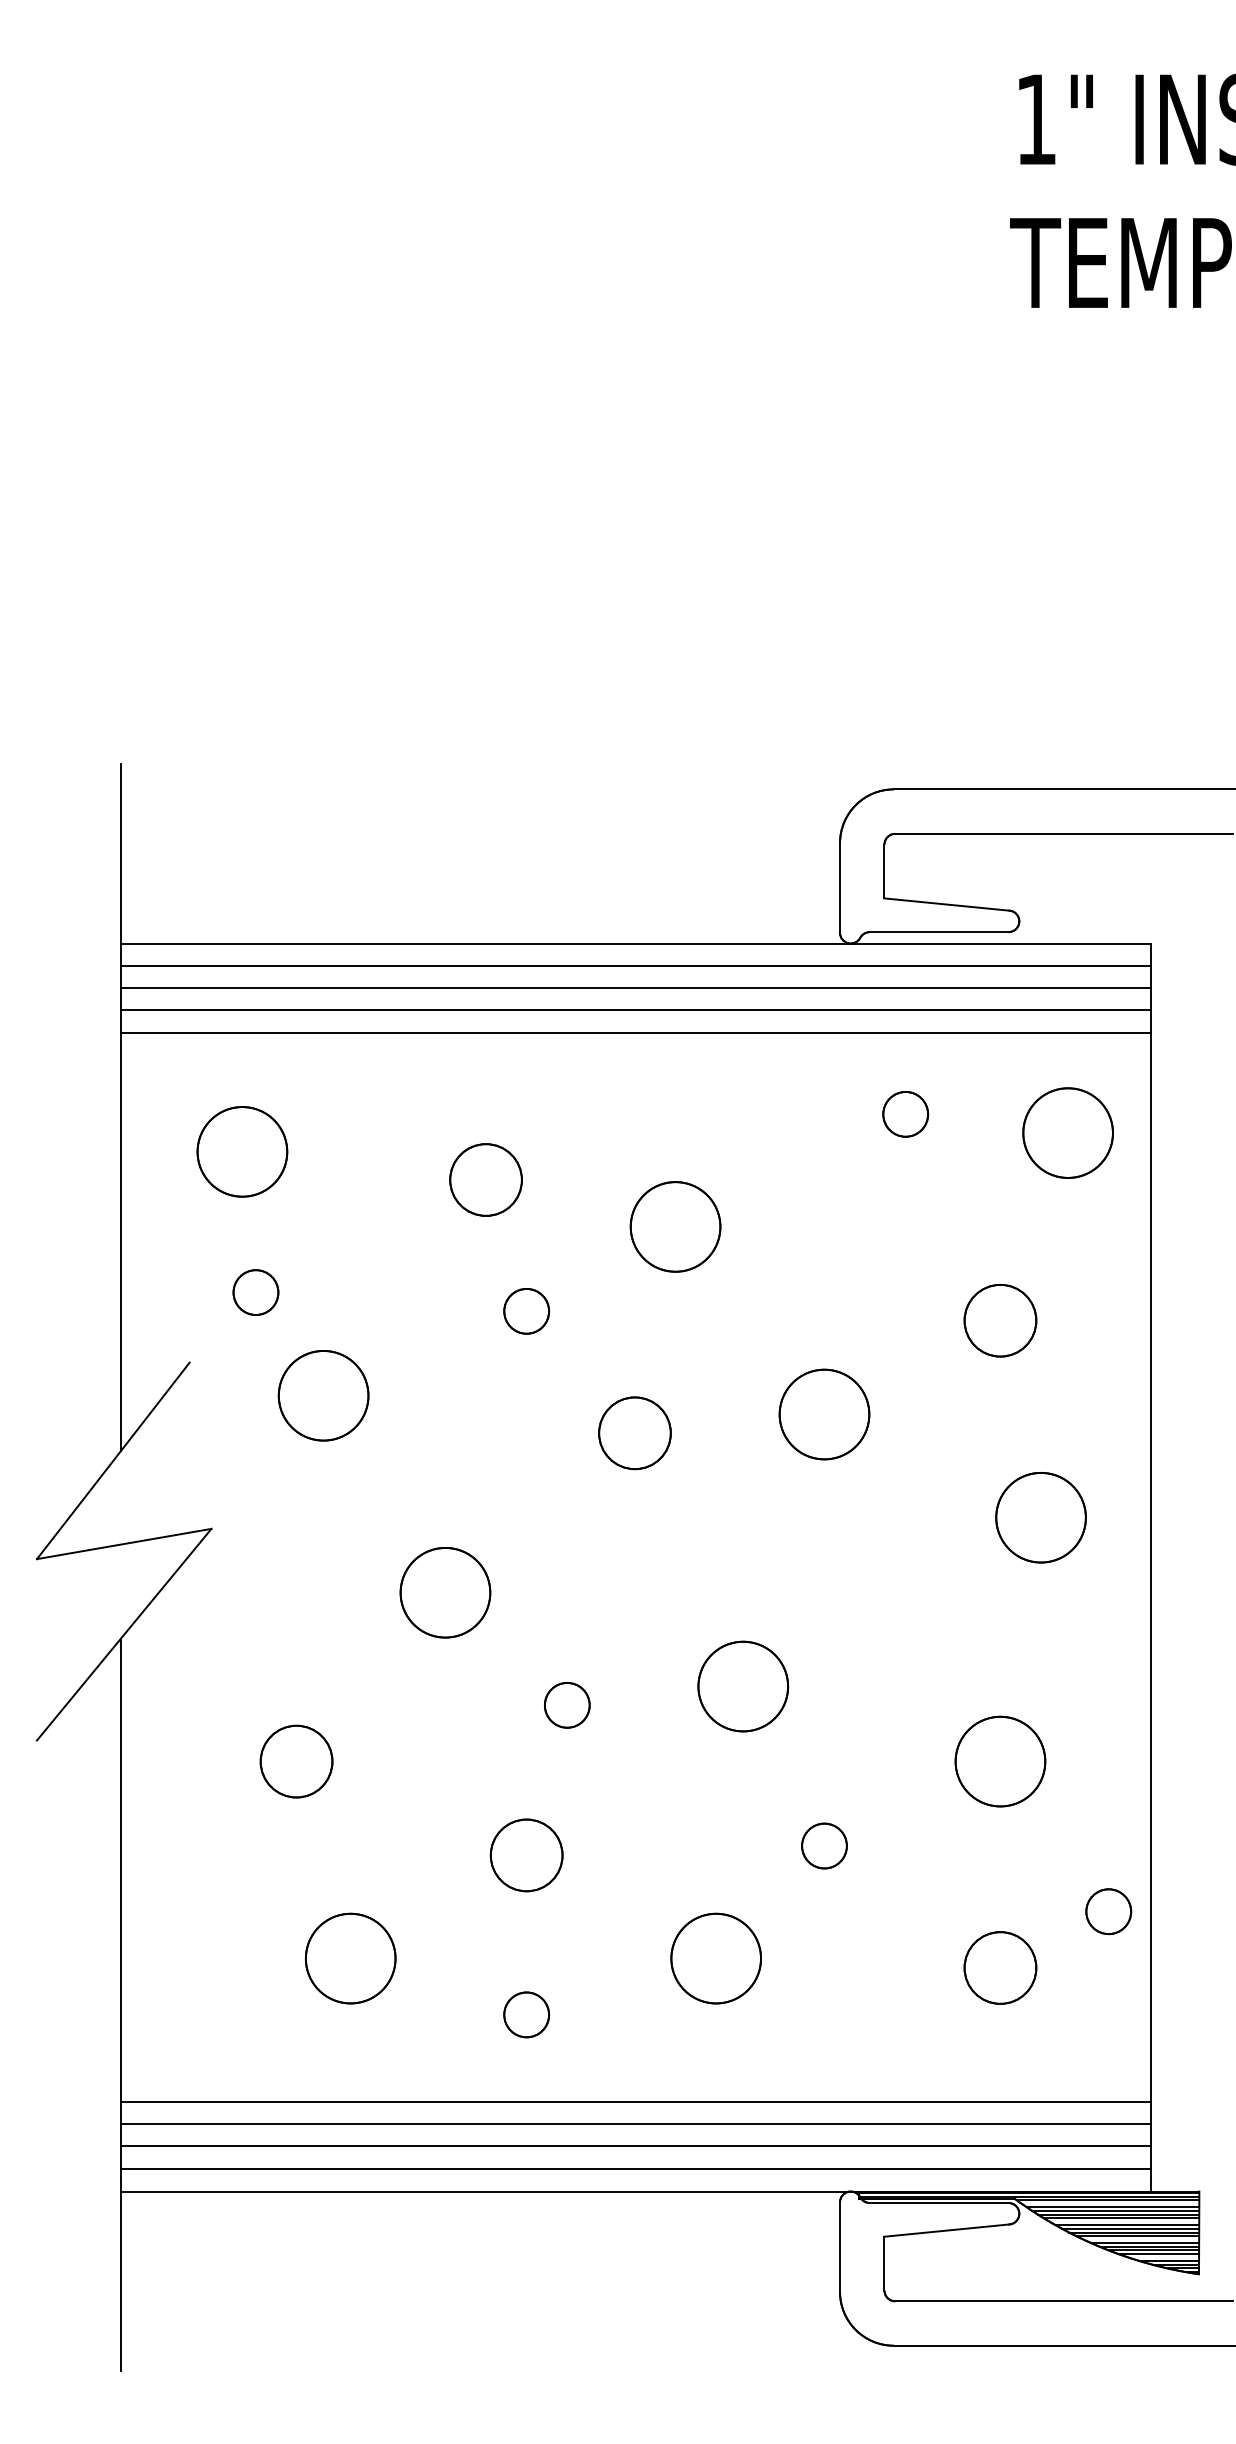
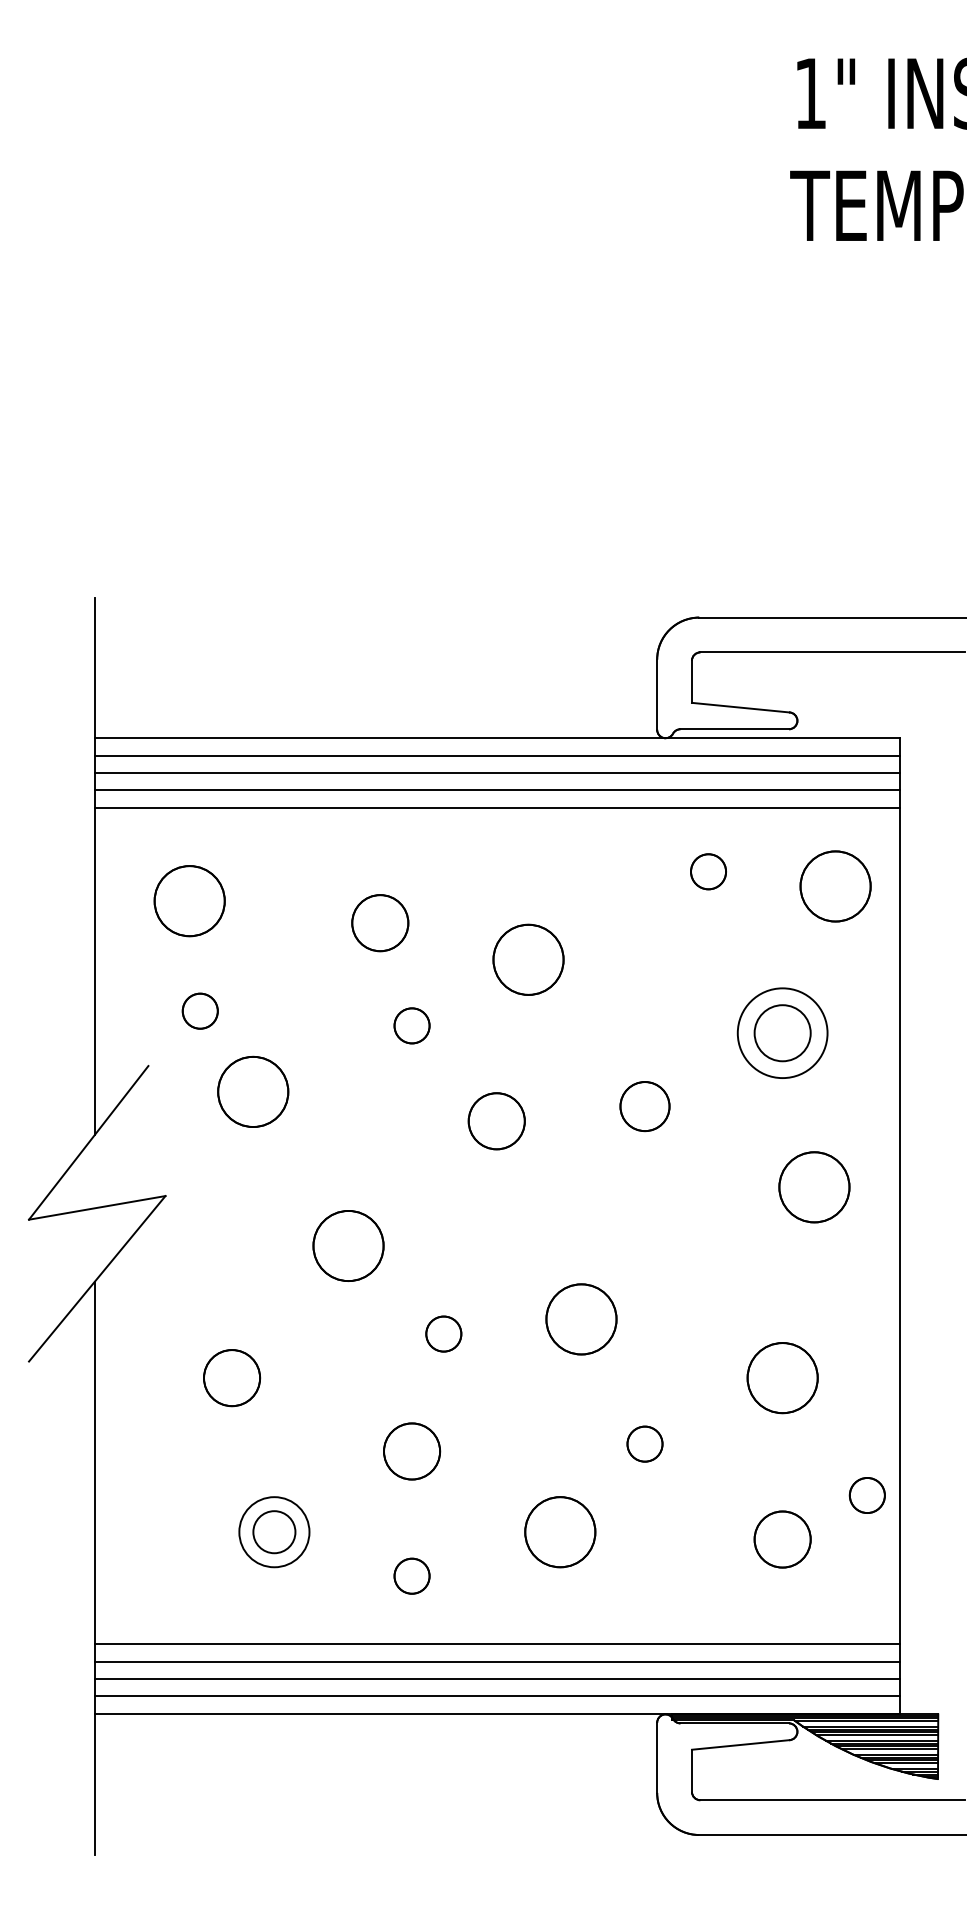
circle: (1000, 1321) -> (782, 1033), size x1.6
circle: (823, 1414) -> (644, 1106), size x0.7
circle: (350, 1958) -> (274, 1532), size x0.6

